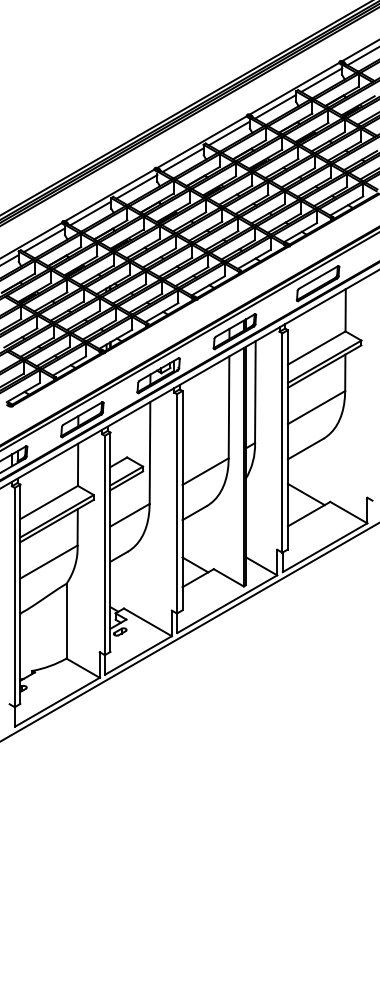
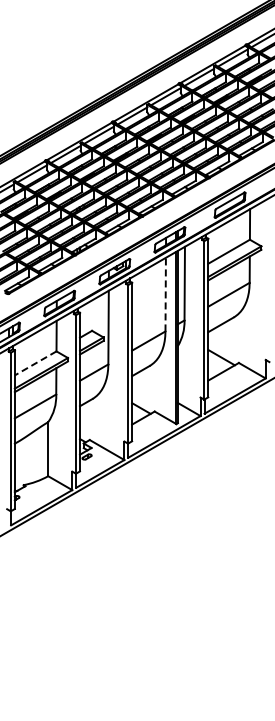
line: (228, 407) -> (165, 294), solid -> dashed
line: (48, 502) -> (35, 363), solid -> dashed

